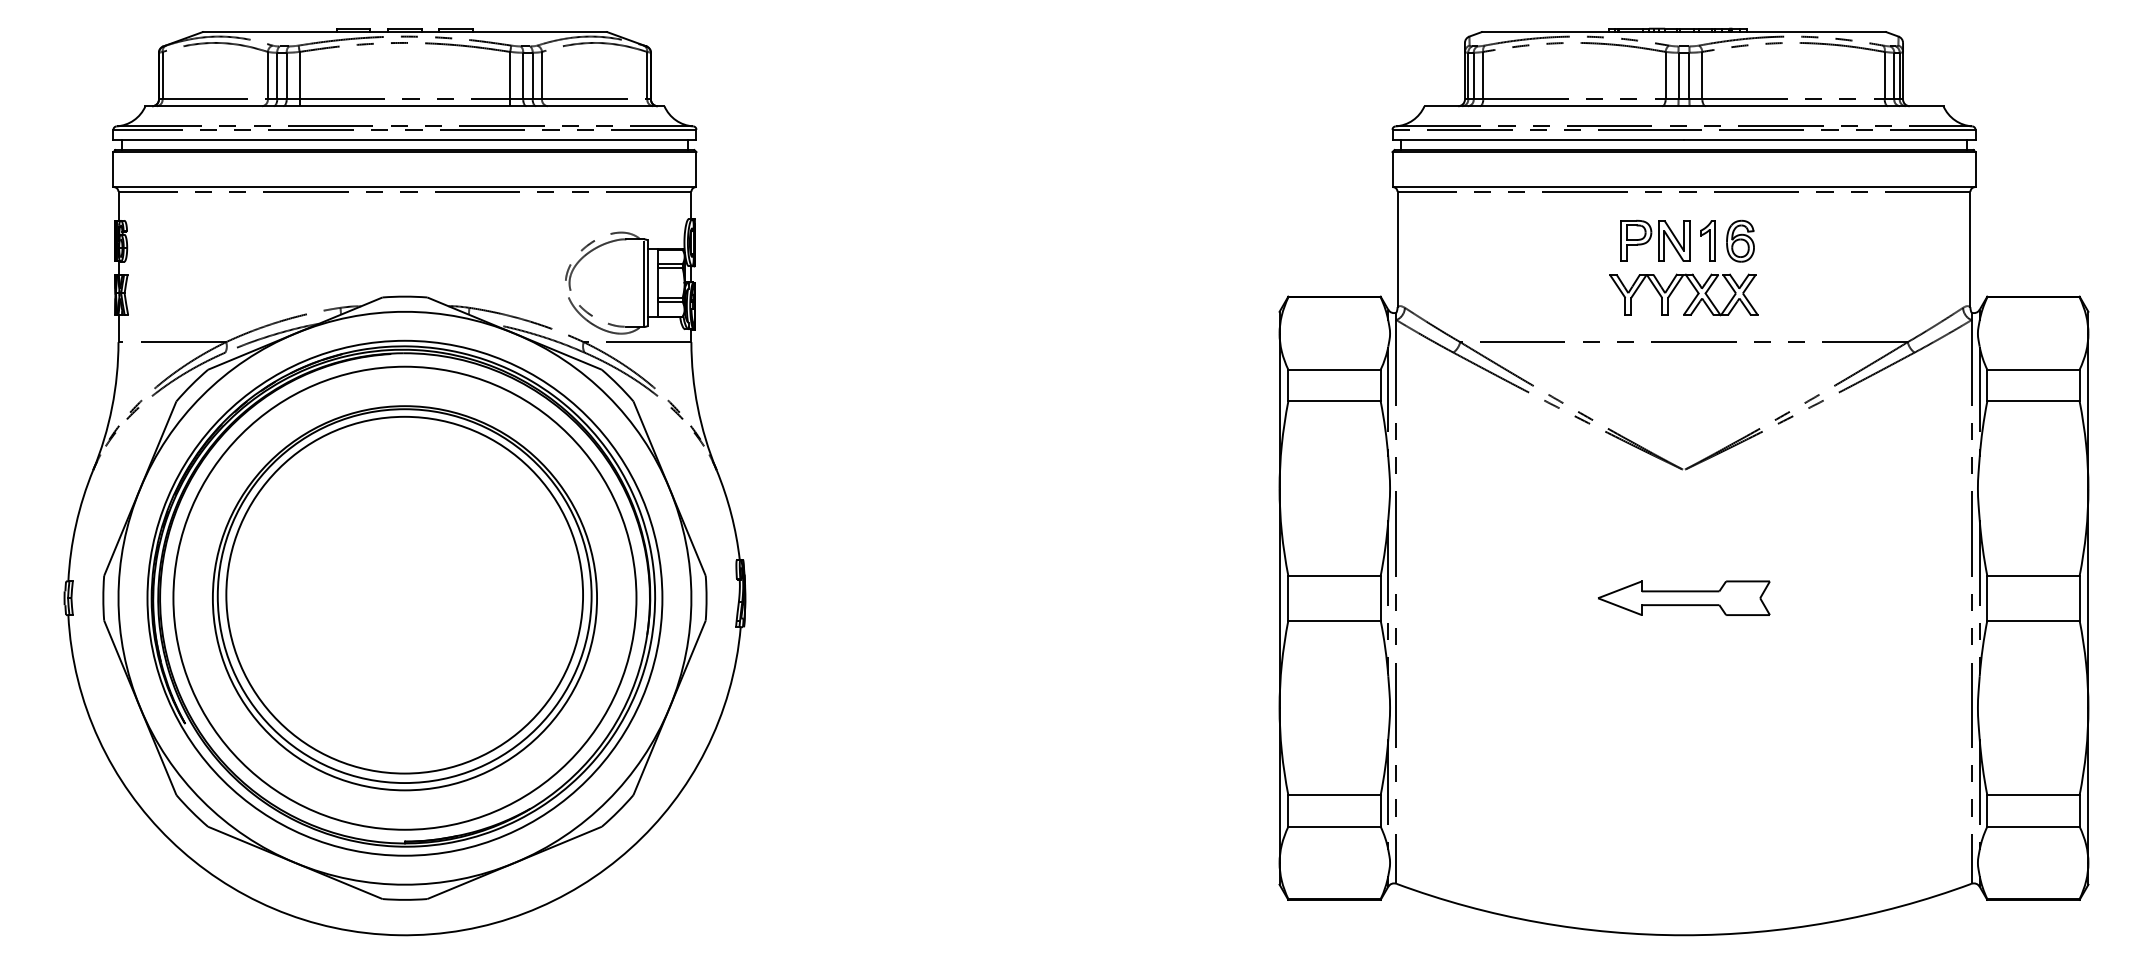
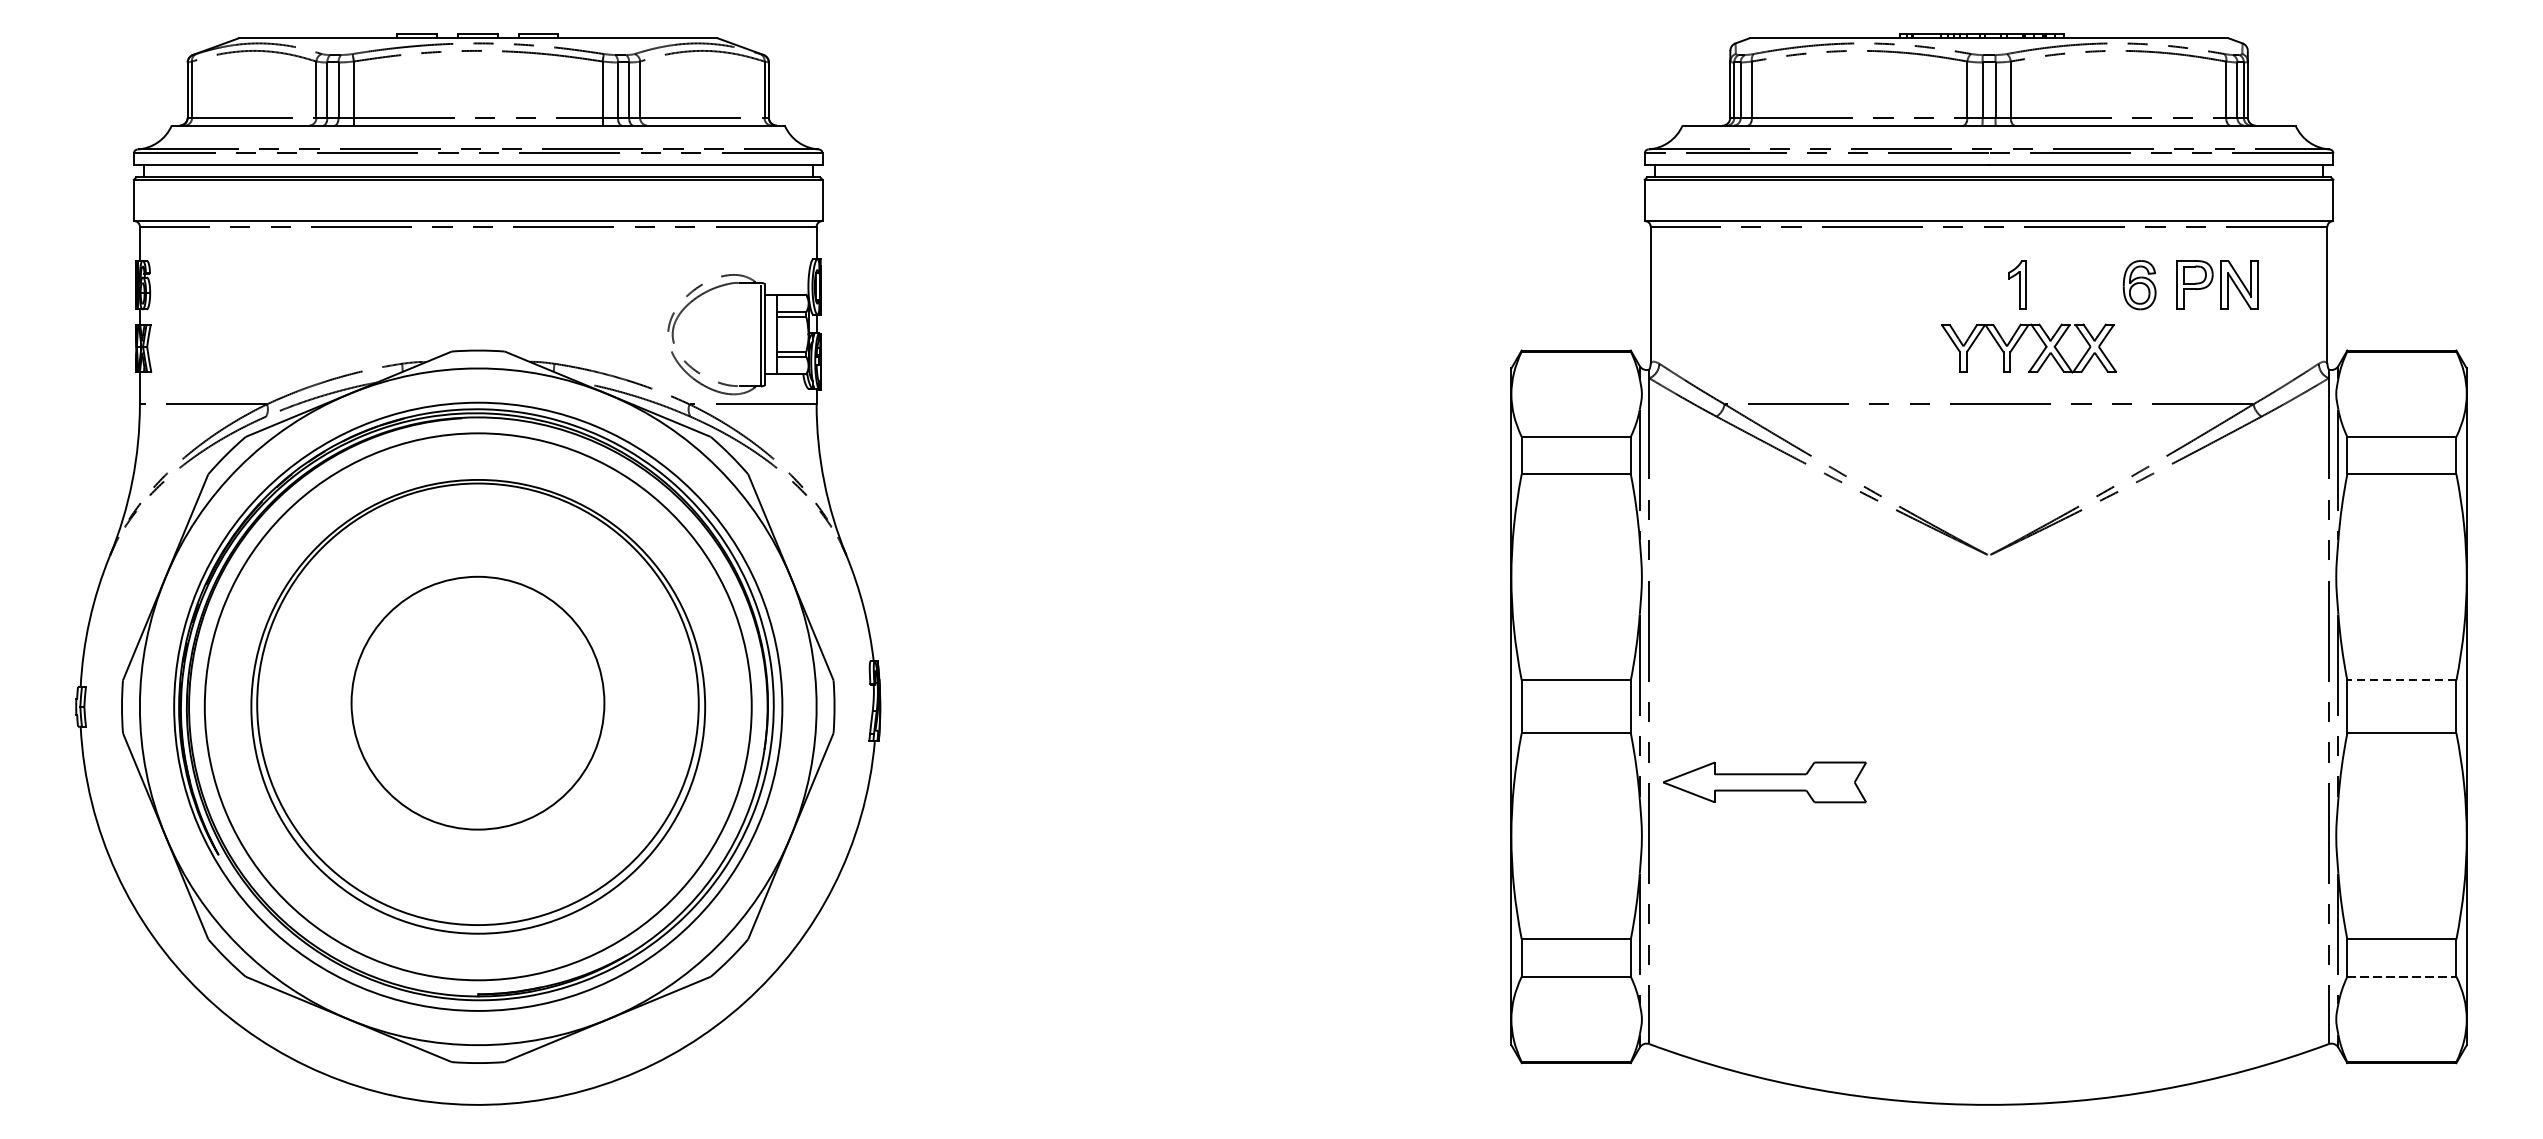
part: (1655, 240) -> (2217, 284), moved
part: (1740, 240) -> (2139, 284), moved
part: (1674, 290) -> (2018, 343), moved
line: (2032, 575) -> (2400, 679), solid -> dashed
circle: (404, 594) -> (477, 702), size x0.6
part: (1684, 597) -> (1765, 781), moved
line: (2033, 826) -> (2401, 976), solid -> dashed

